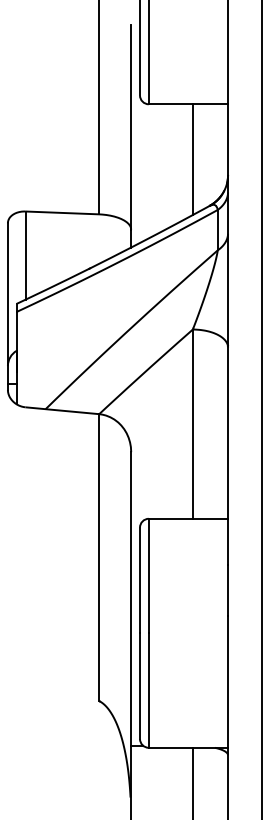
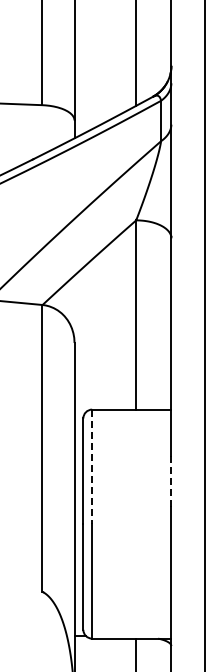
line: (148, 576) -> (91, 467), solid -> dashed
line: (228, 590) -> (171, 481), solid -> dashed

